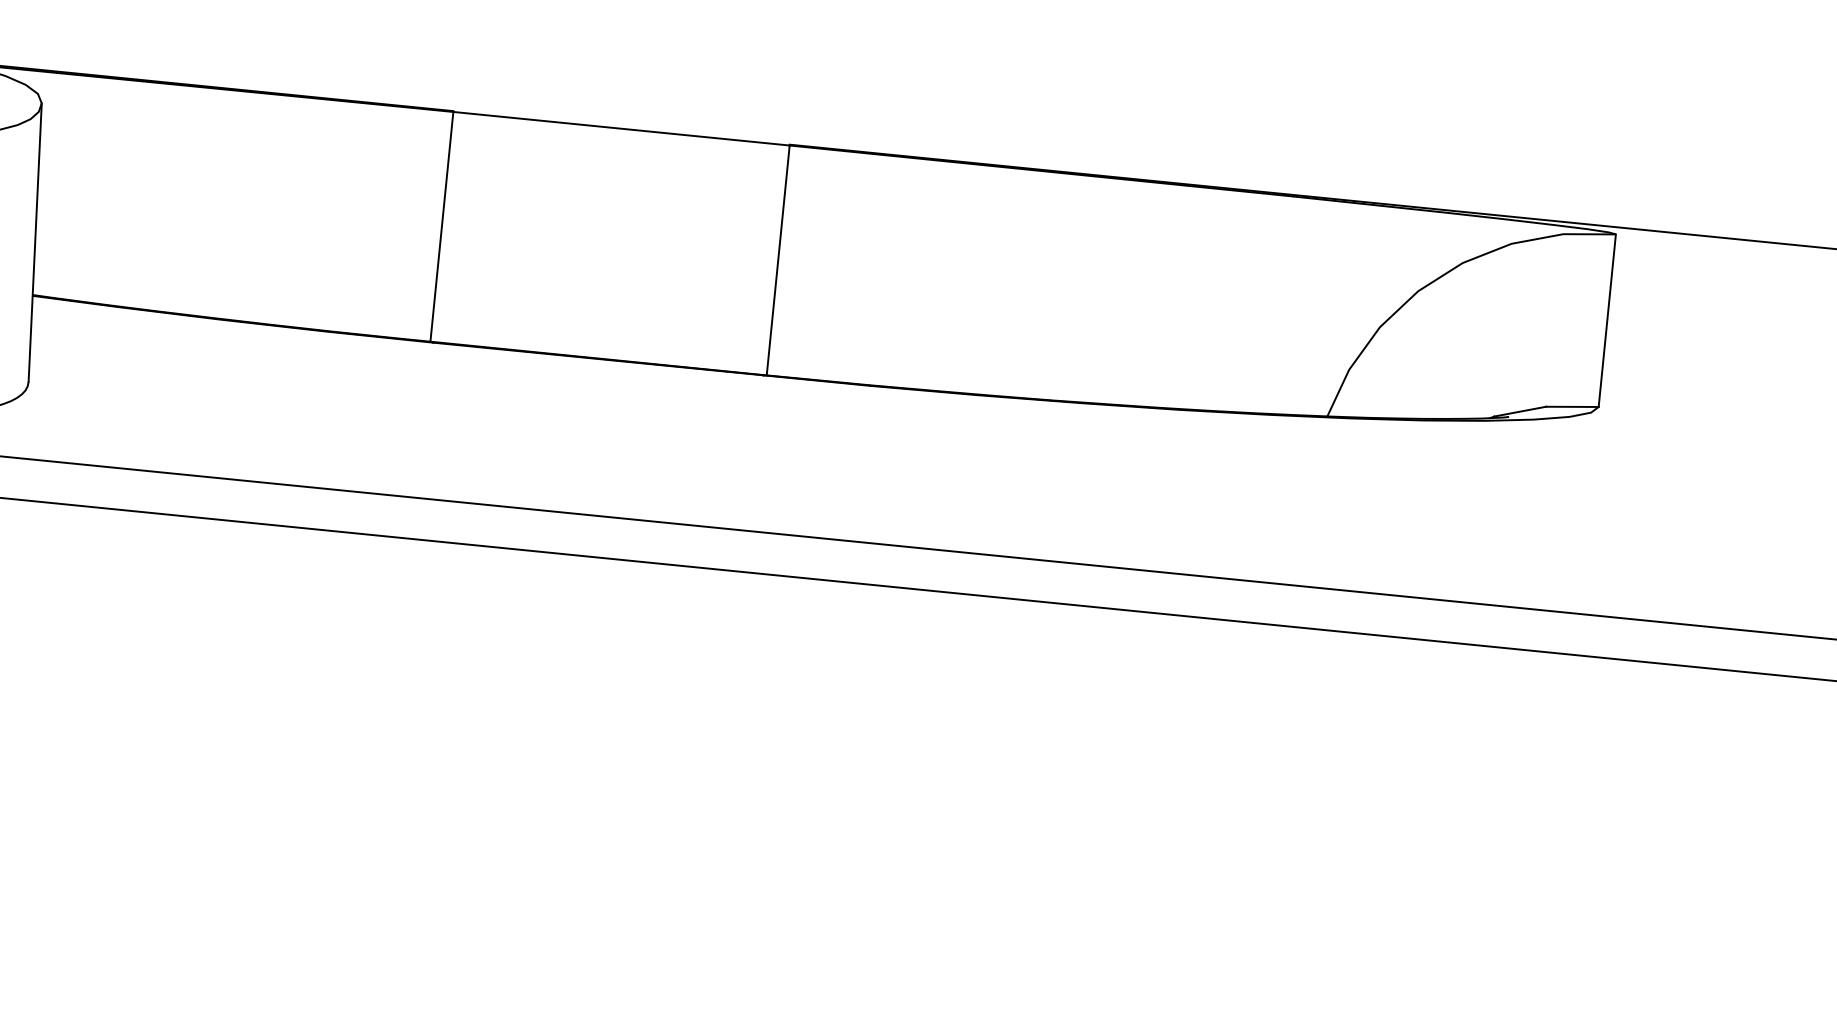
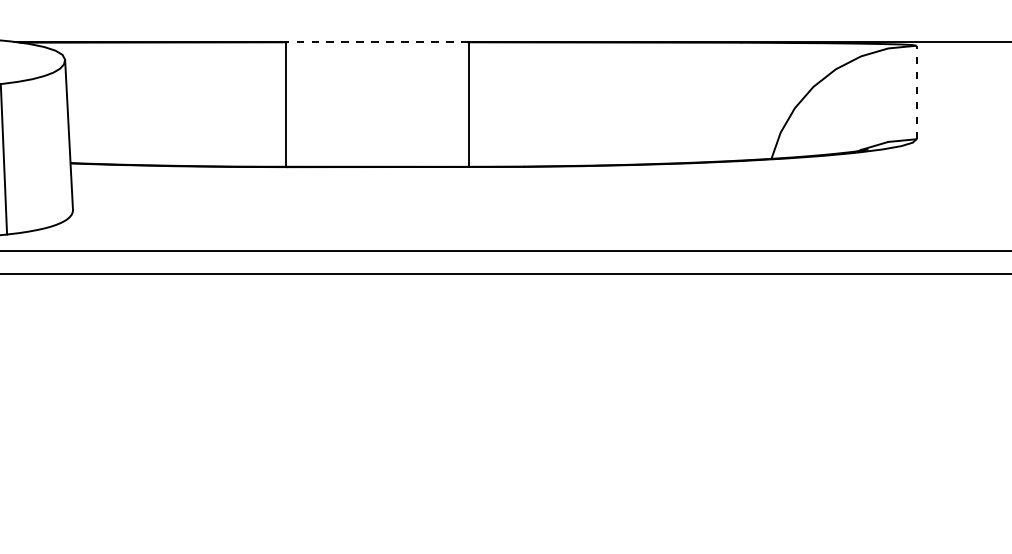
line: (619, 128) -> (376, 42), solid -> dashed
line: (1607, 320) -> (916, 92), solid -> dashed

